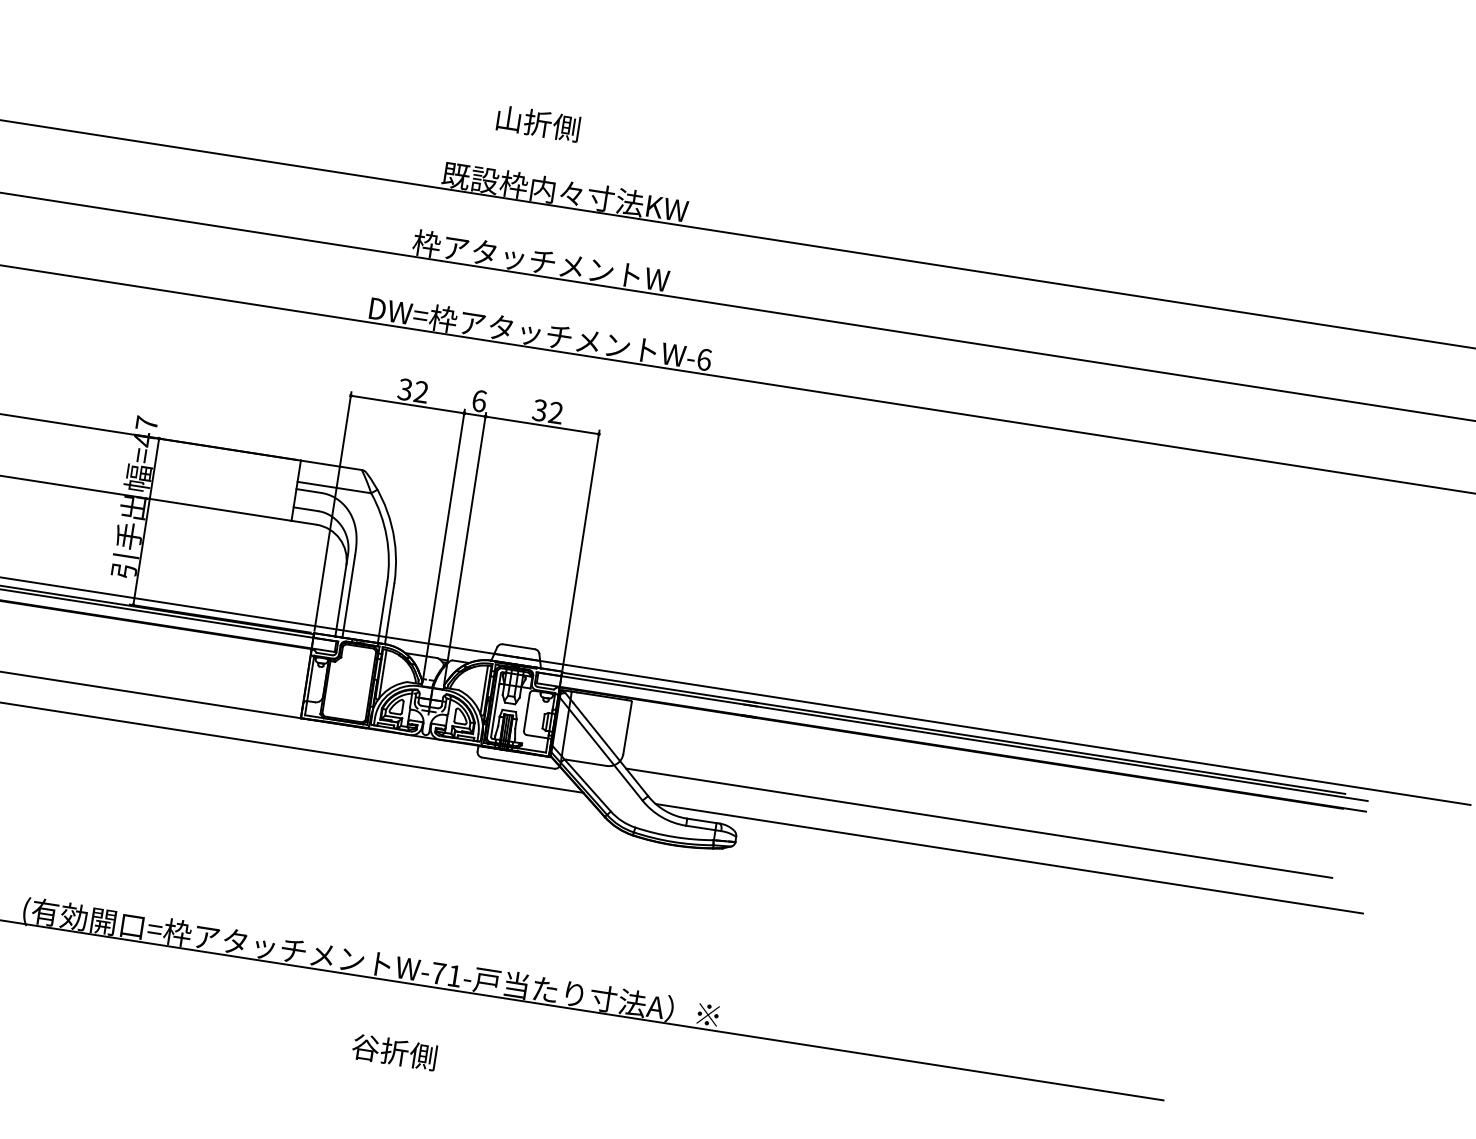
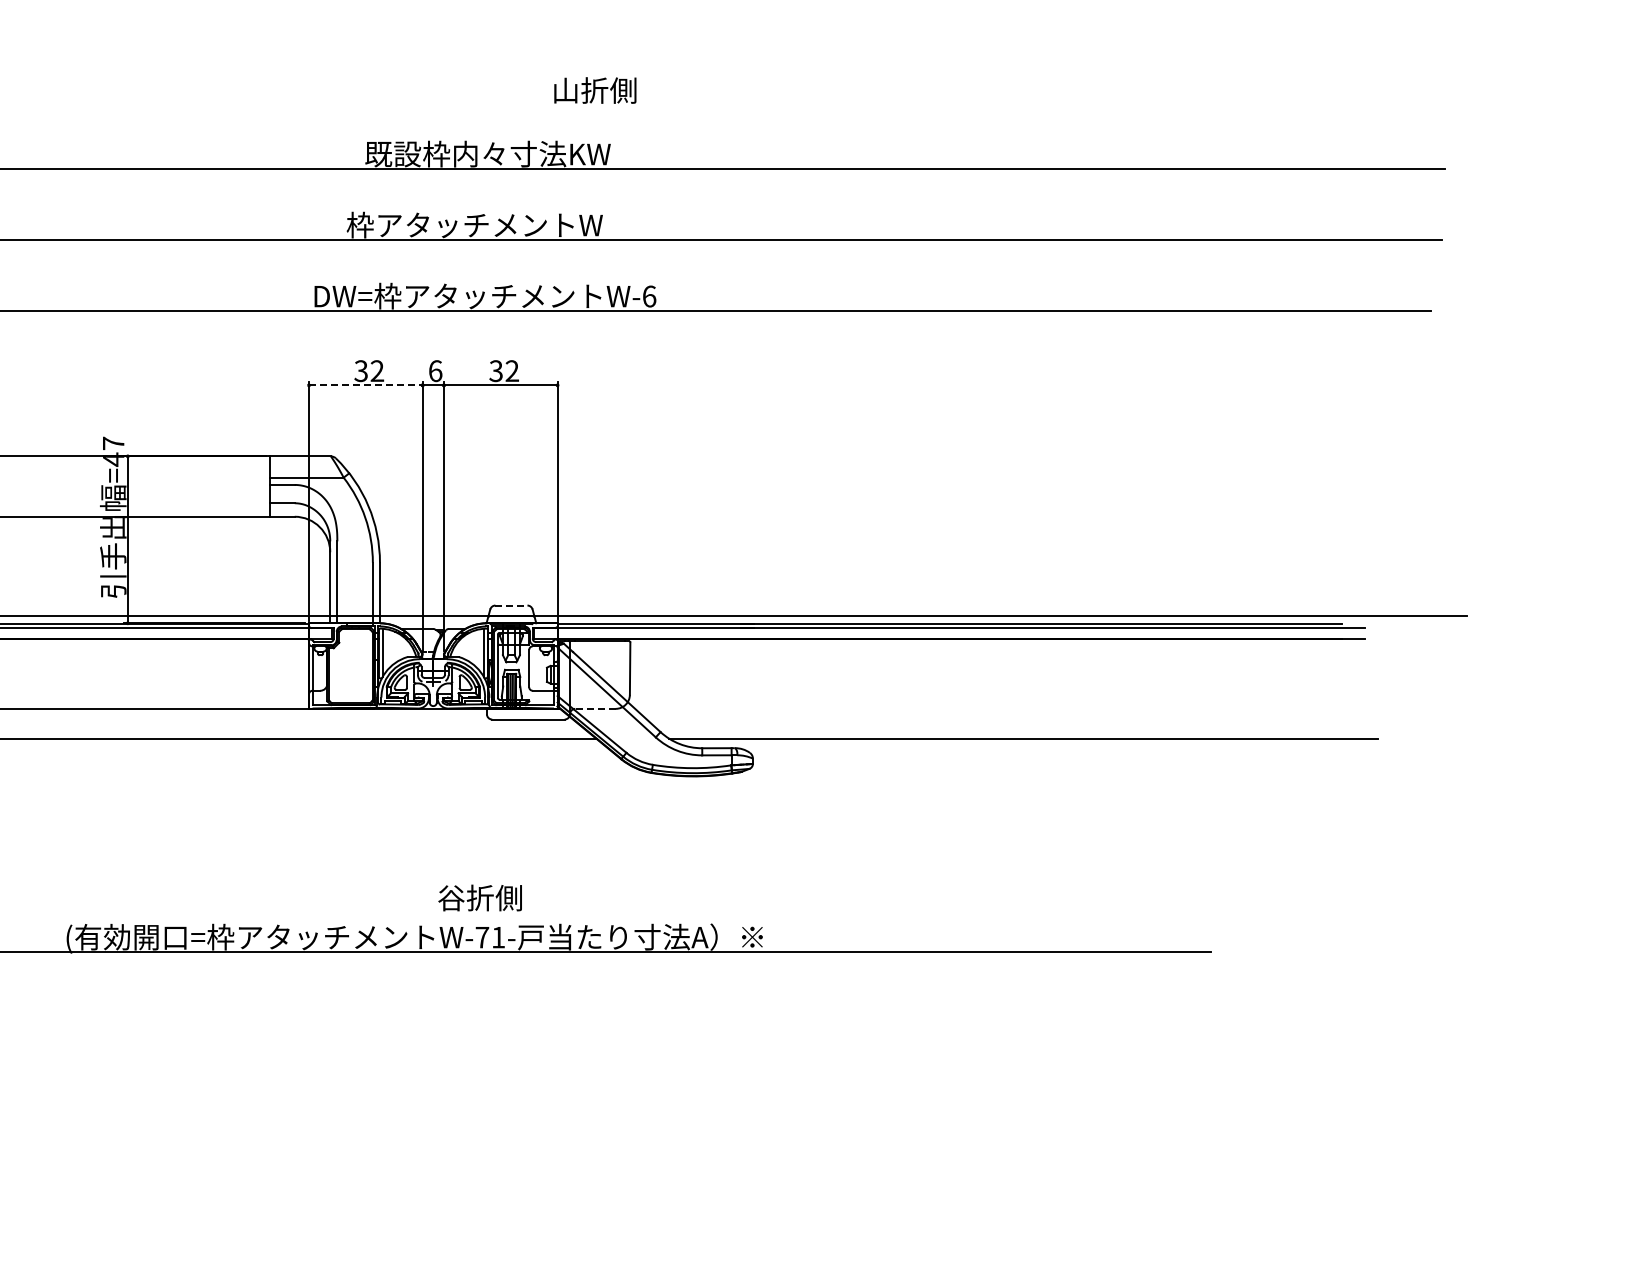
text: (538, 123) -> (595, 90), moved
line: (407, 404) -> (365, 385), solid -> dashed
line: (518, 646) -> (511, 605), solid -> dashed
line: (586, 762) -> (595, 708), solid -> dashed
line: (979, 823) -> (988, 708), removed
text: (393, 1051) -> (479, 897), moved

